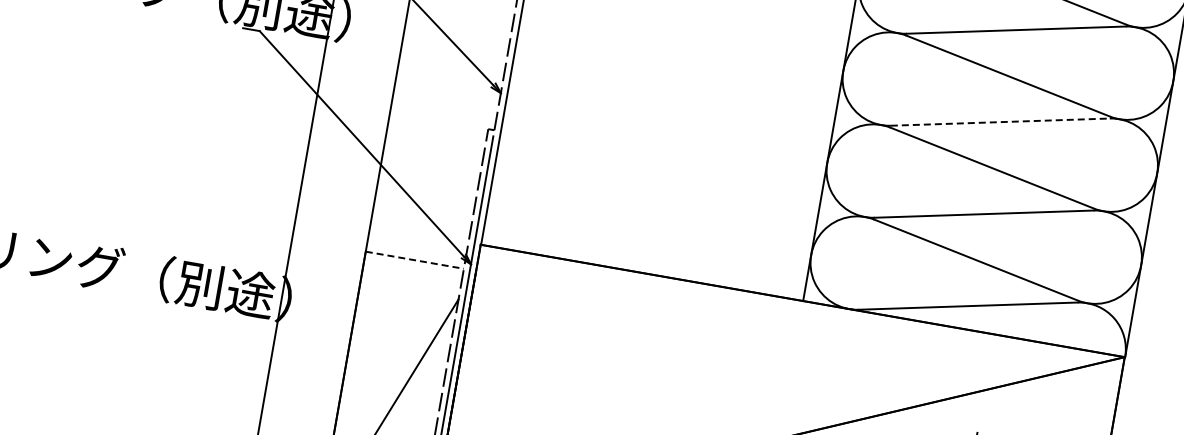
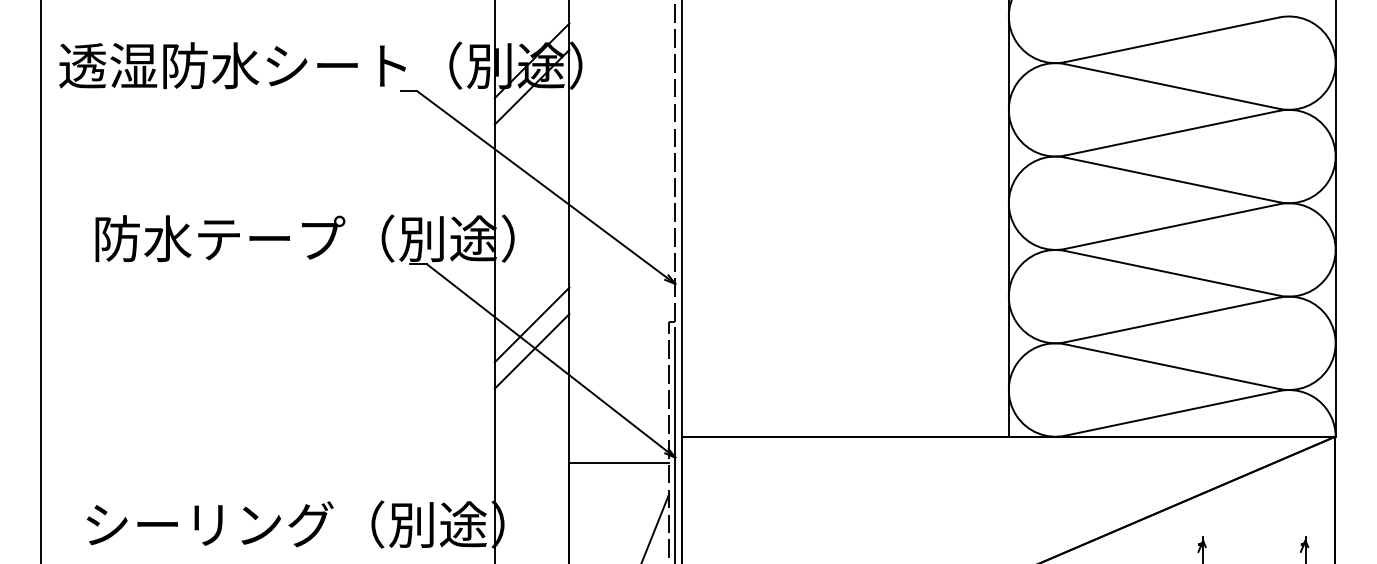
line: (352, 108) -> (531, 324), added
line: (1000, 122) -> (1172, 226), dashed -> solid
line: (347, 135) -> (531, 351), added
line: (415, 260) -> (619, 463), dashed -> solid

